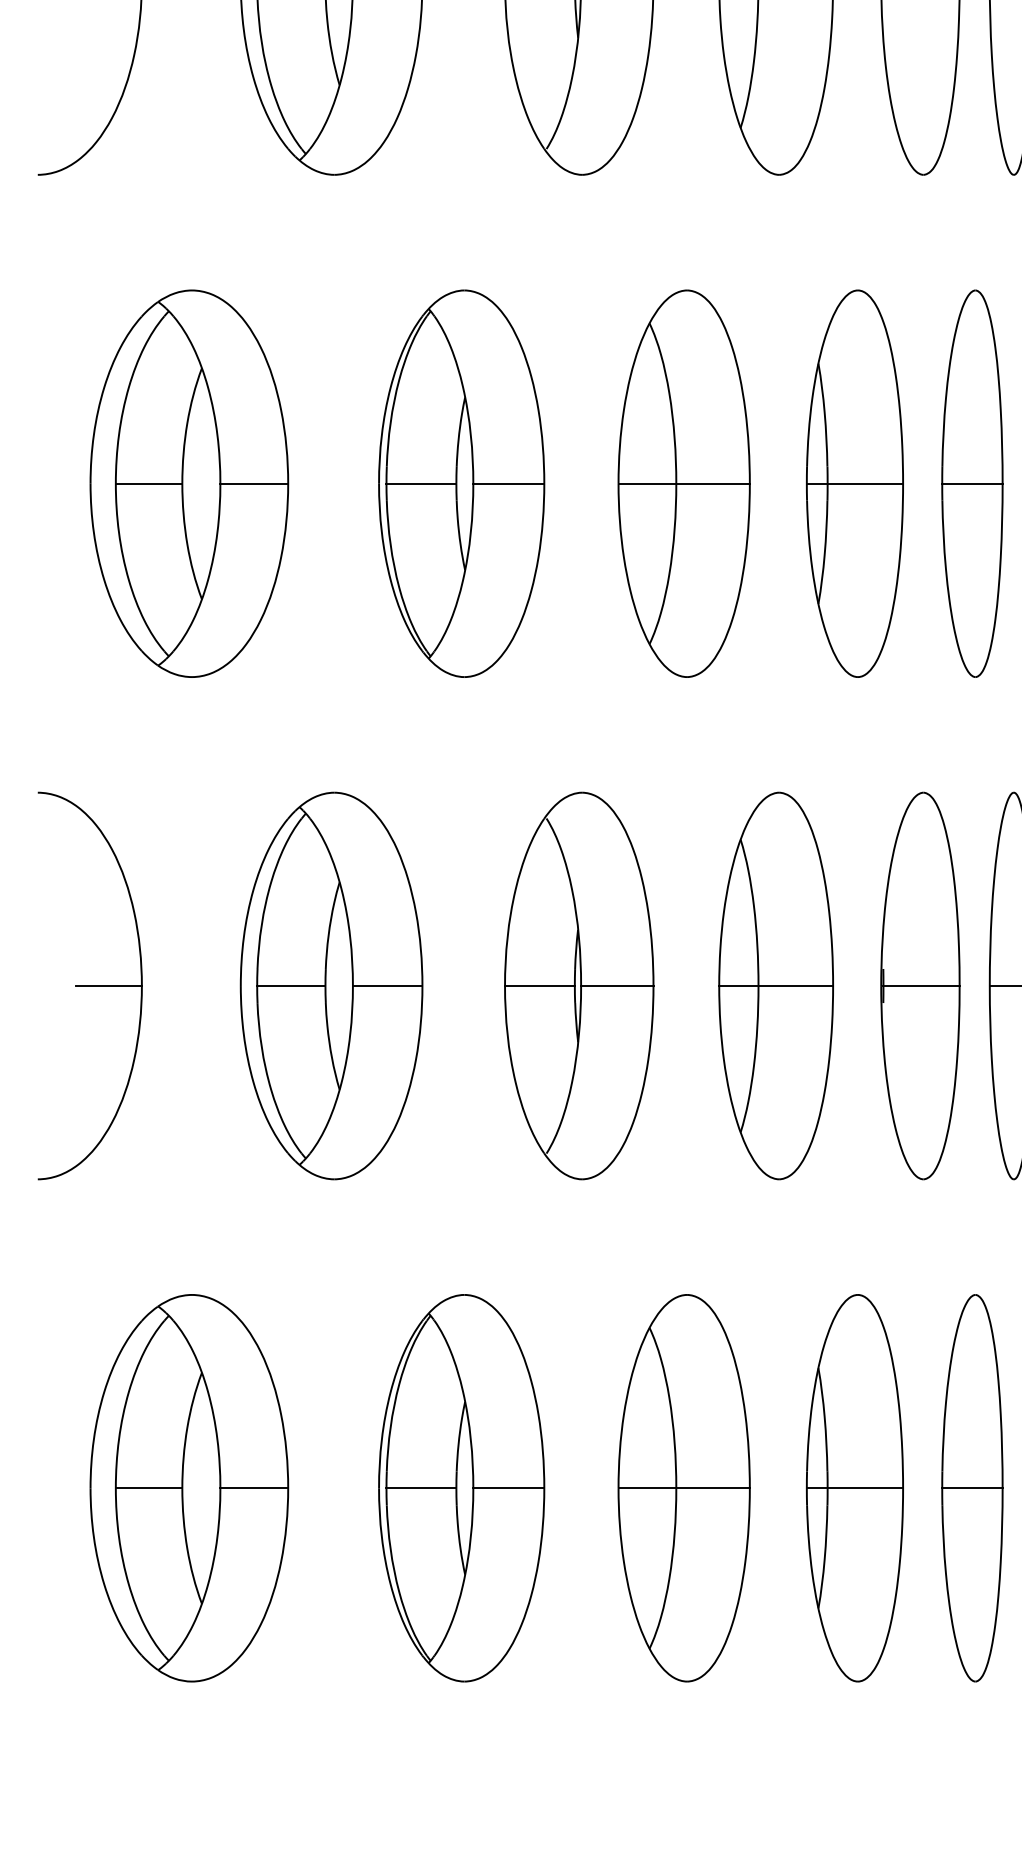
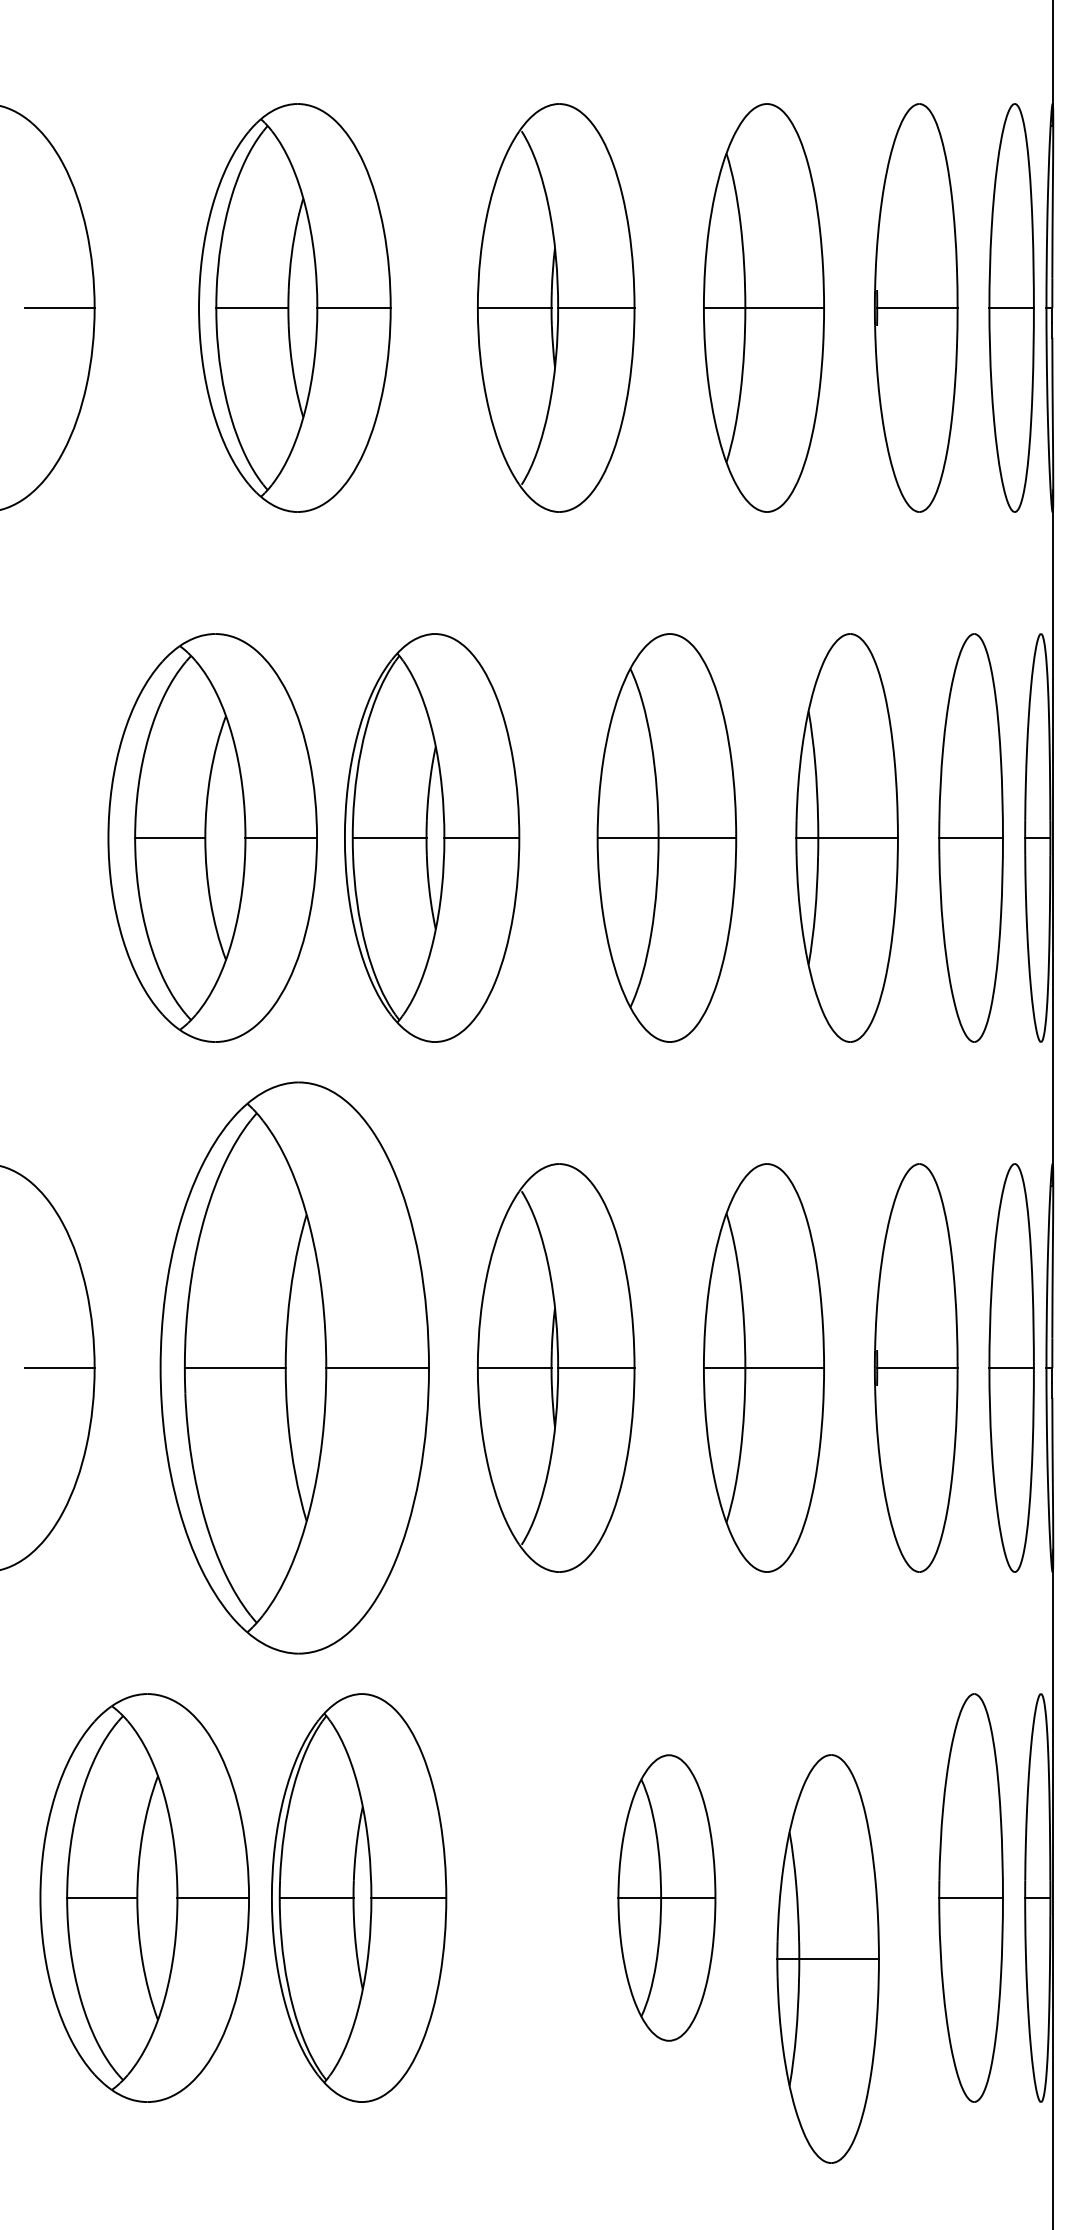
part: (189, 483) -> (212, 837), moved
part: (331, 985) -> (294, 1367), size x1.4
part: (462, 1487) -> (359, 1897), moved
part: (683, 1487) -> (666, 1897), size x0.7
part: (854, 1487) -> (827, 1958), moved

